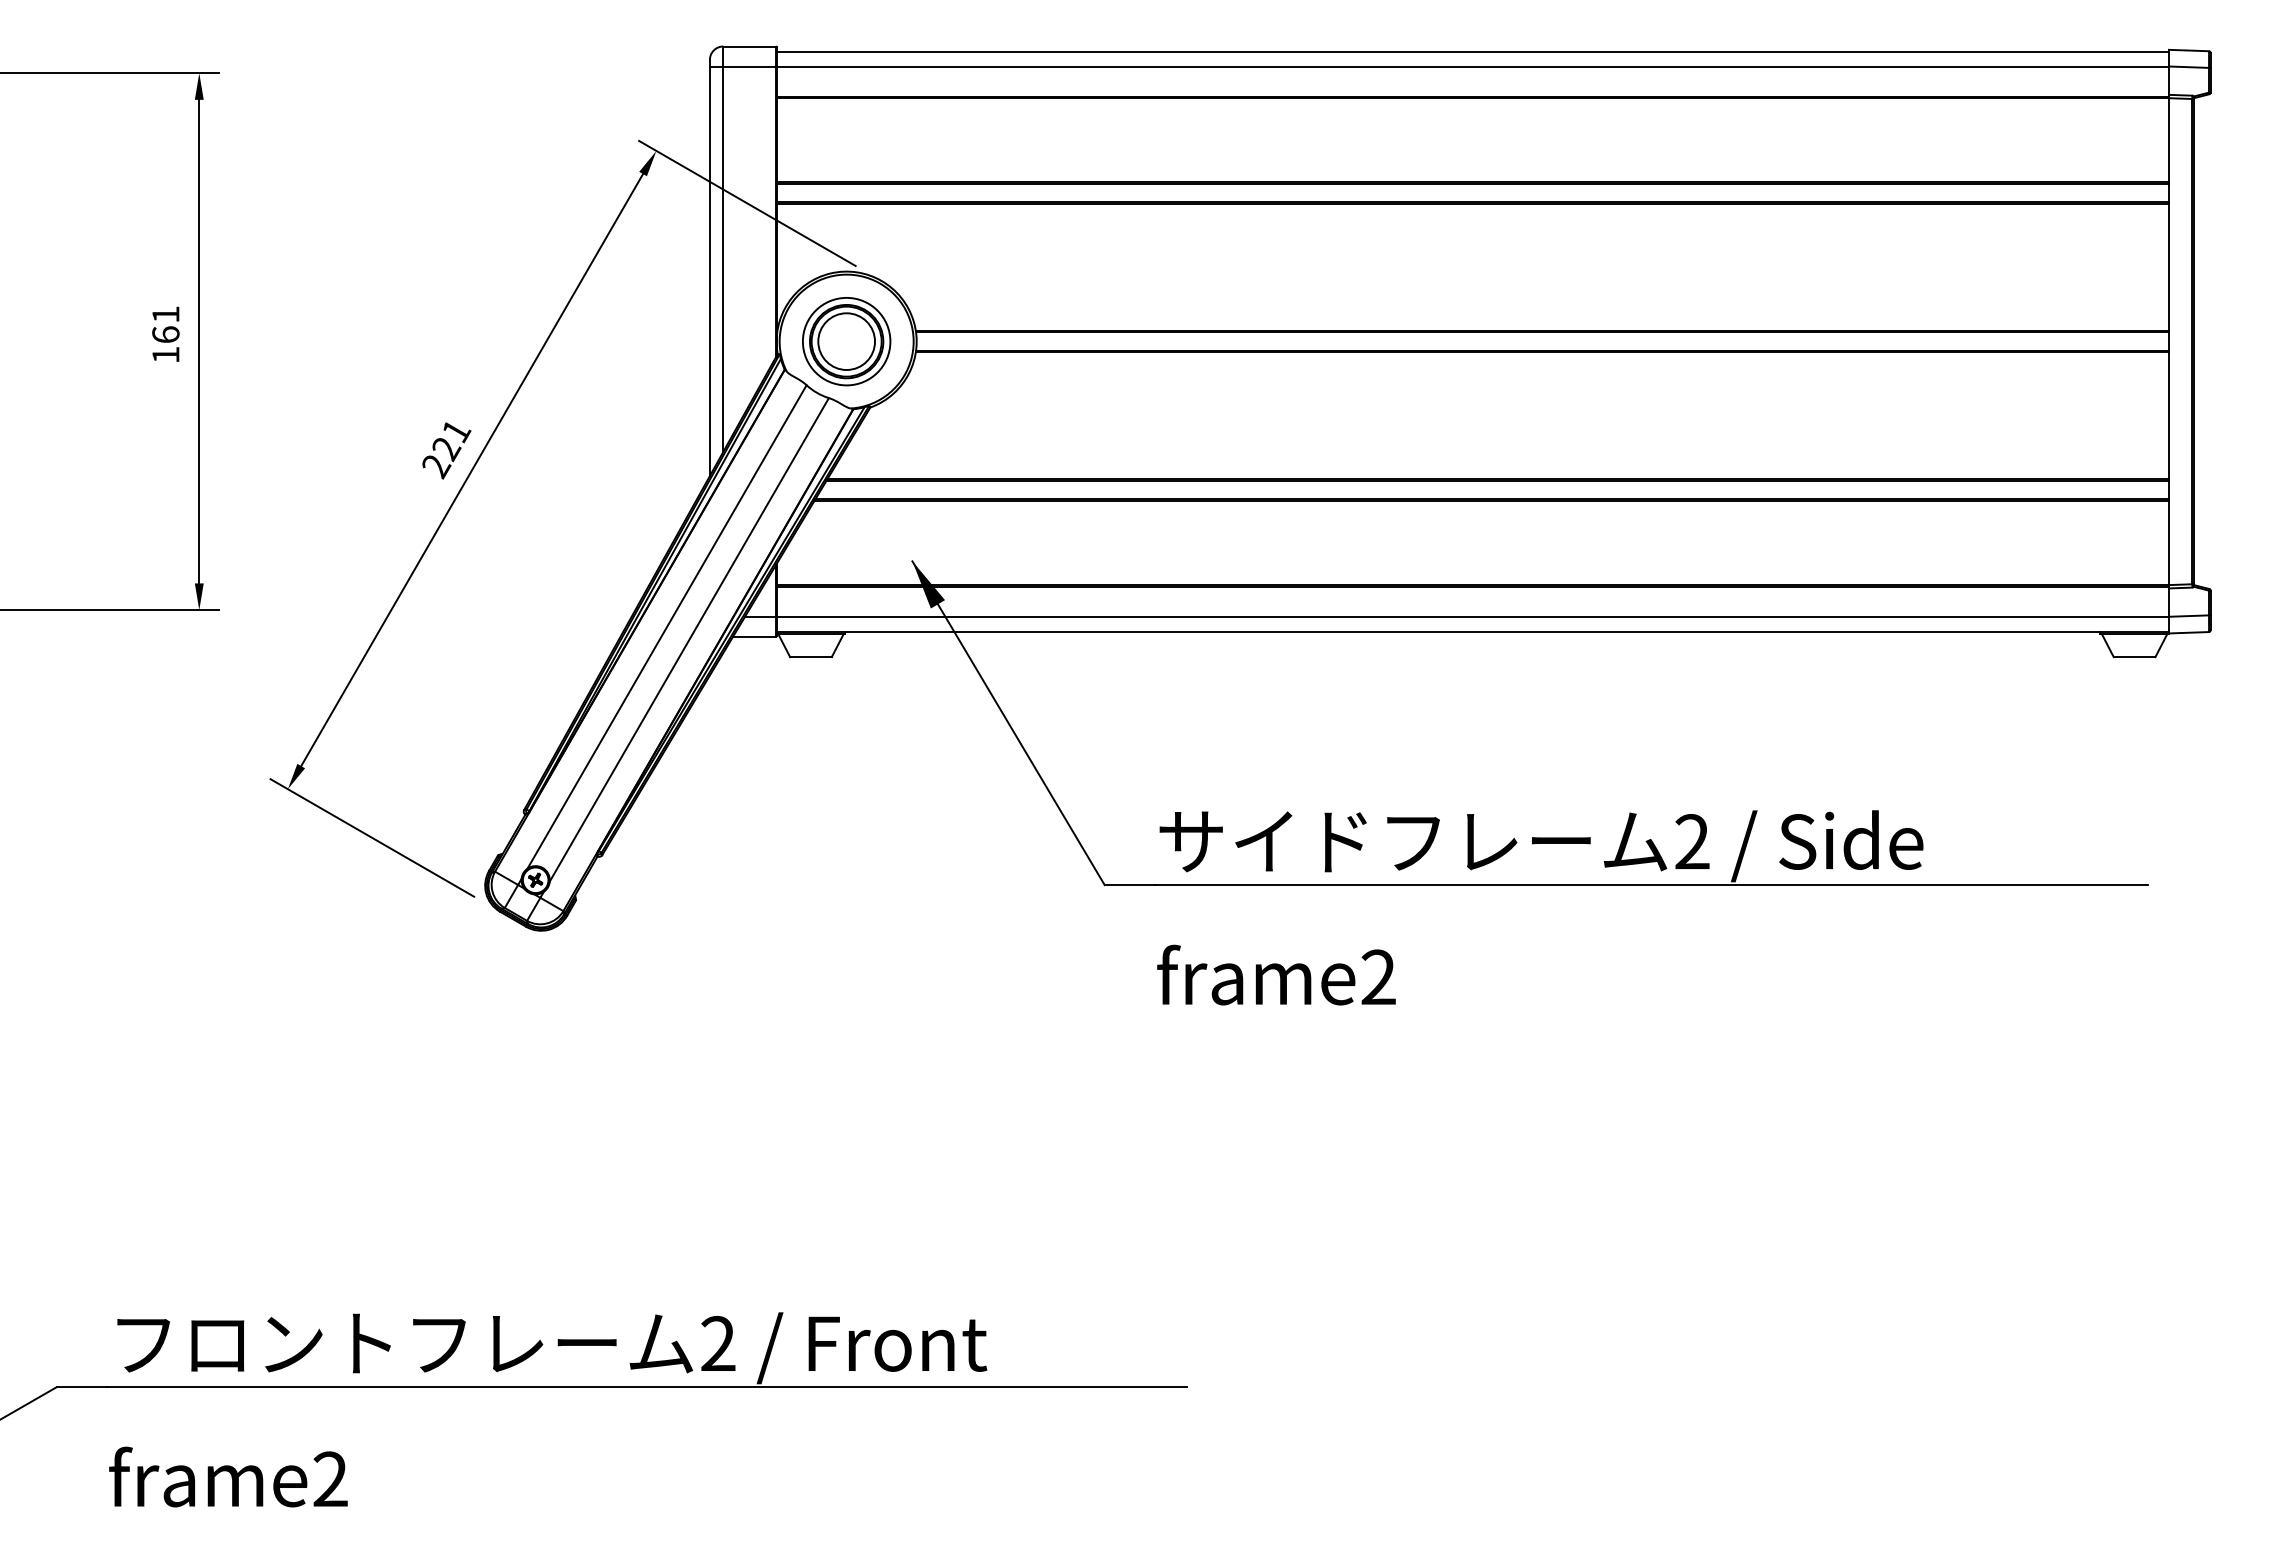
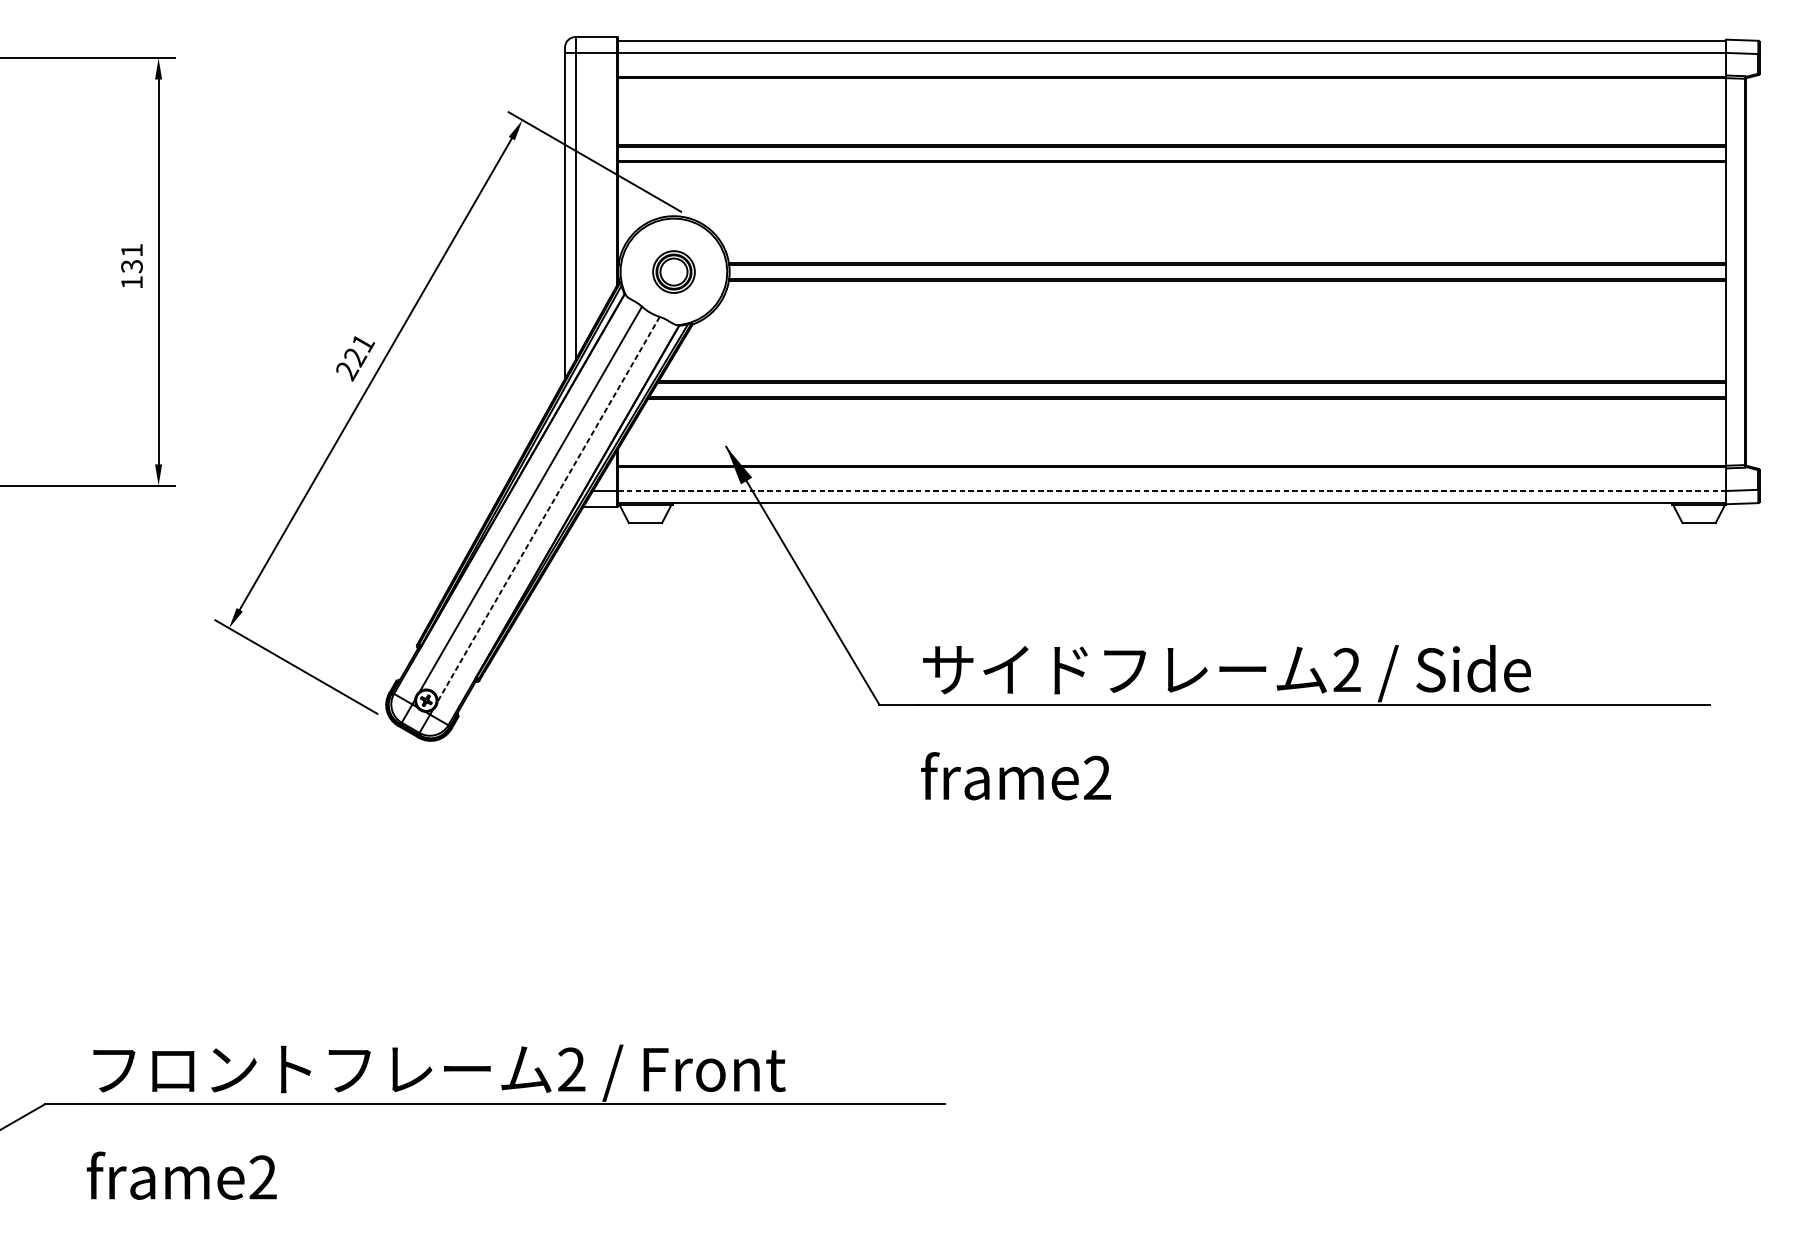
text: (165, 334) -> (131, 266), 161 -> 131
part: (846, 341) -> (673, 271), size x0.6
line: (1473, 616) -> (1172, 490), solid -> dashed
line: (689, 640) -> (548, 509), solid -> dashed

